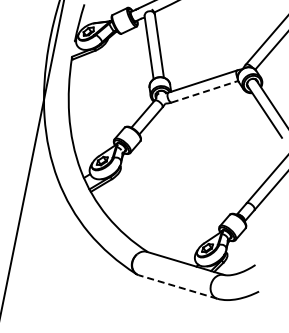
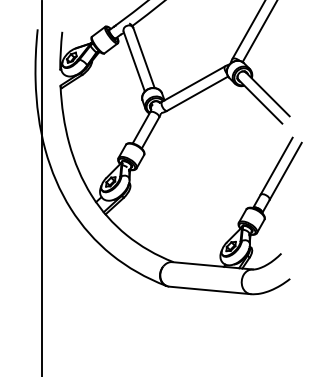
line: (204, 91) -> (197, 93), dashed -> solid
line: (177, 287) -> (209, 290), dashed -> solid

